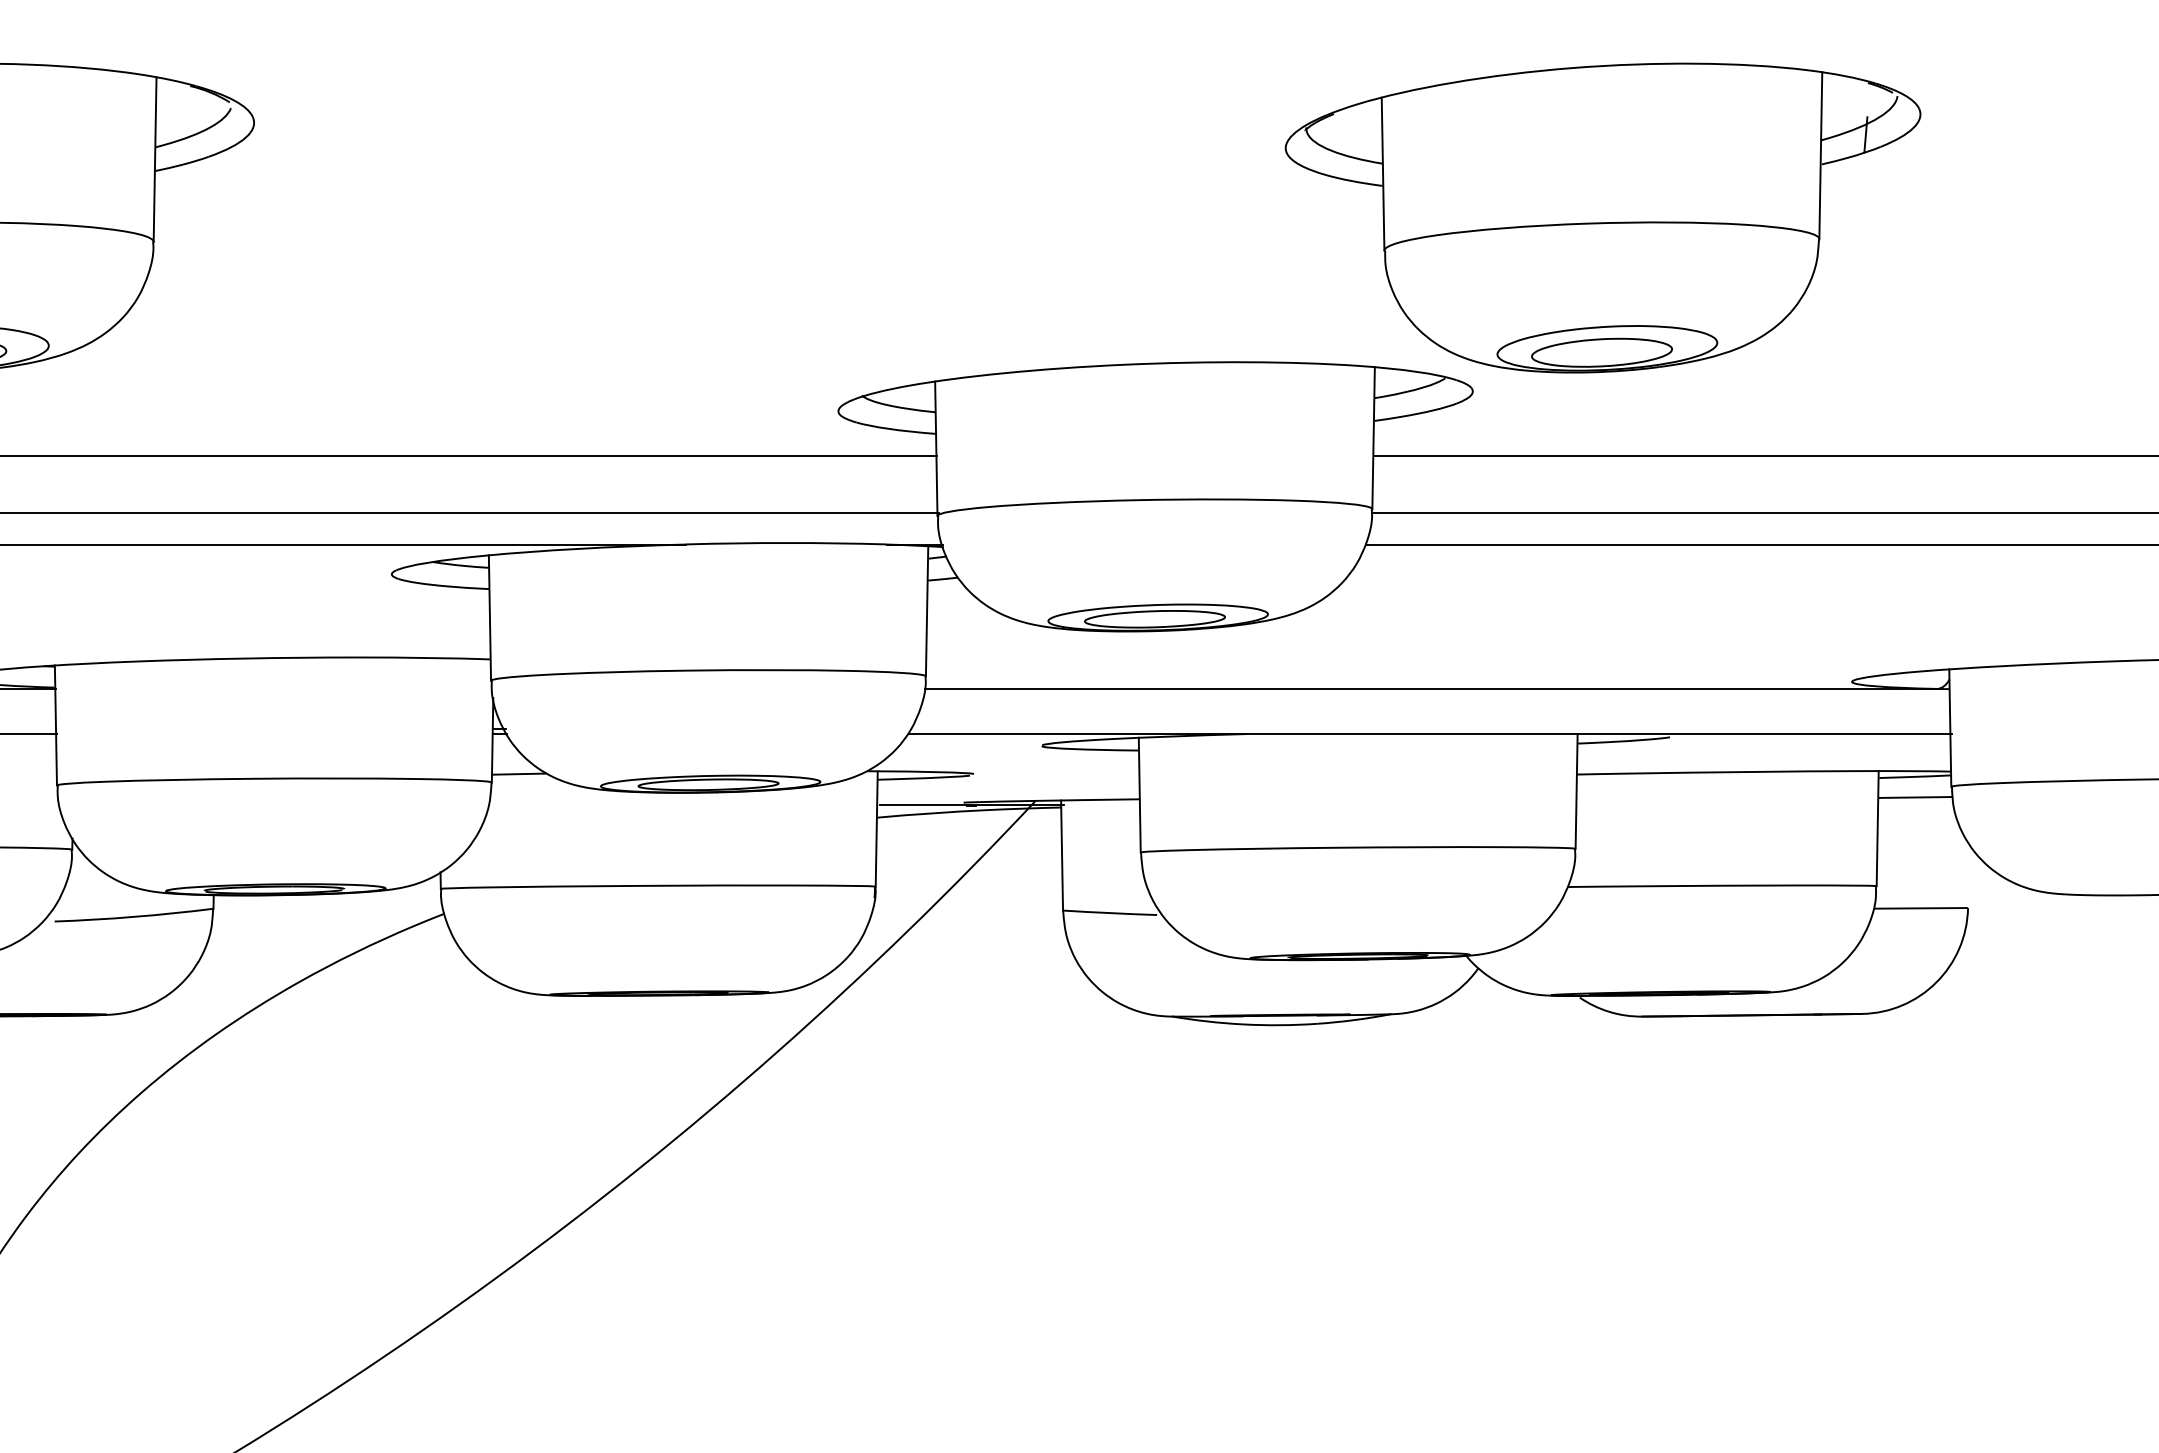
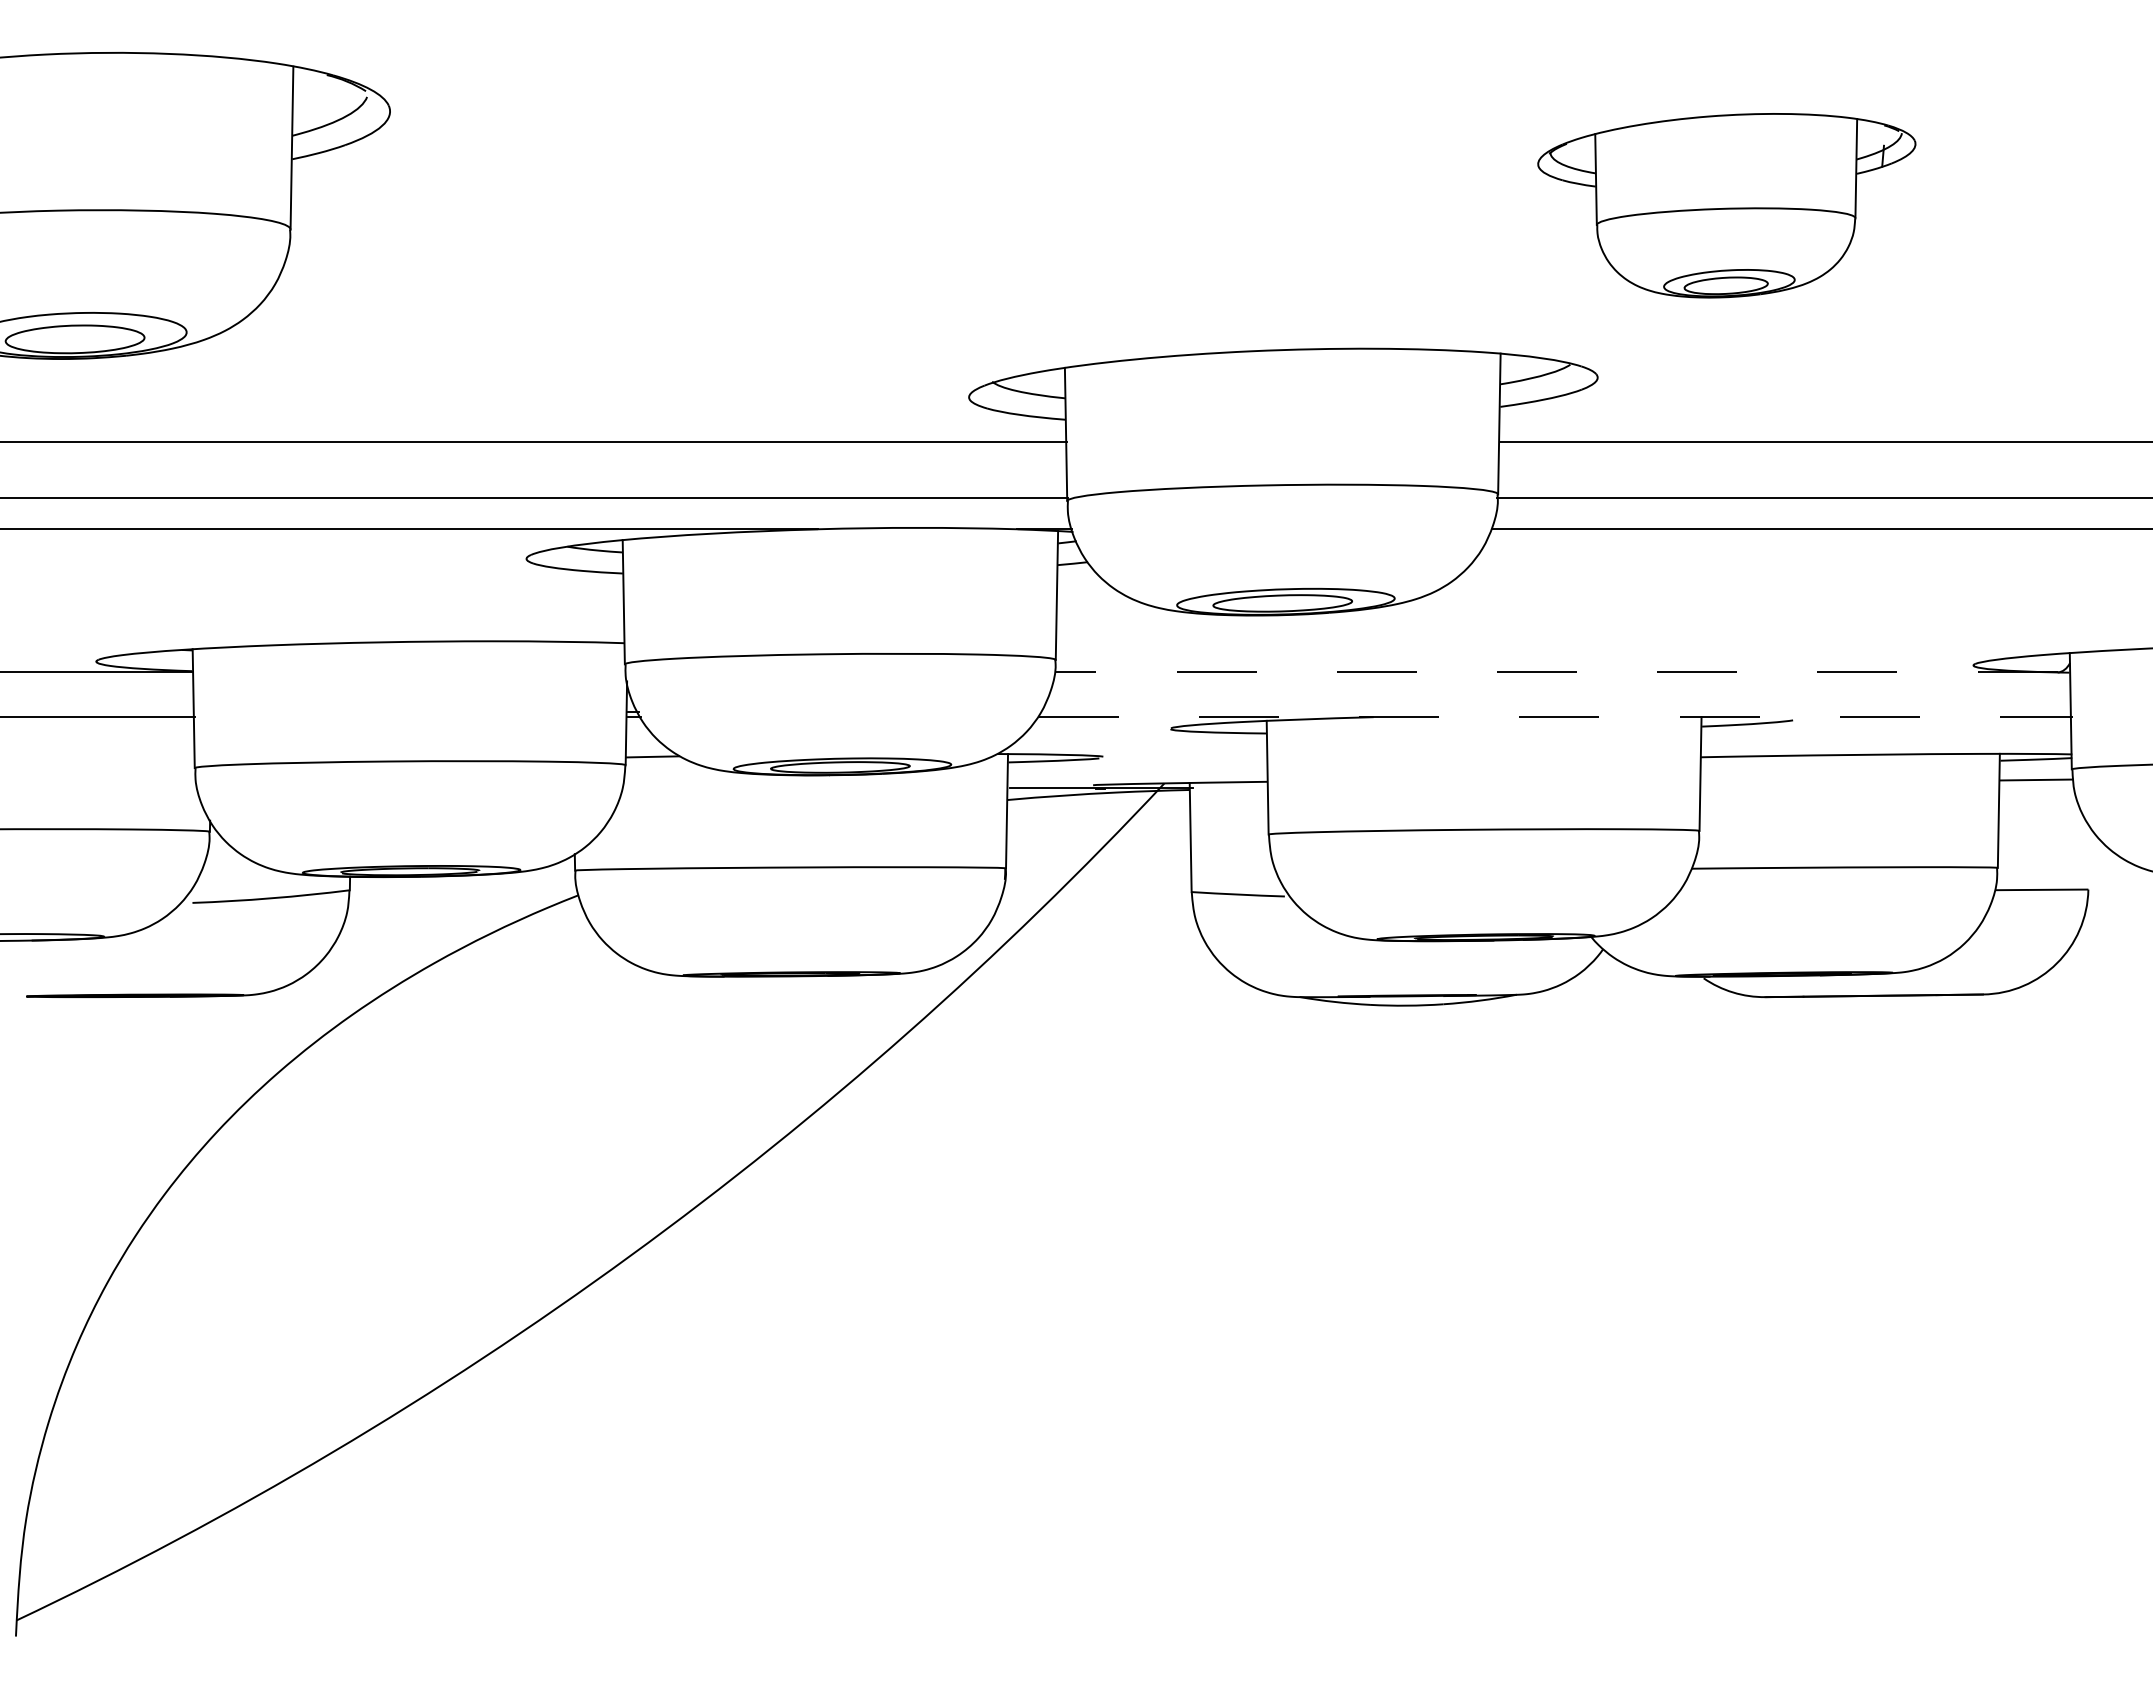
part: (1602, 217) -> (1726, 205), size x0.6
line: (1431, 688) -> (1556, 672), solid -> dashed
line: (1431, 734) -> (1556, 717), solid -> dashed

